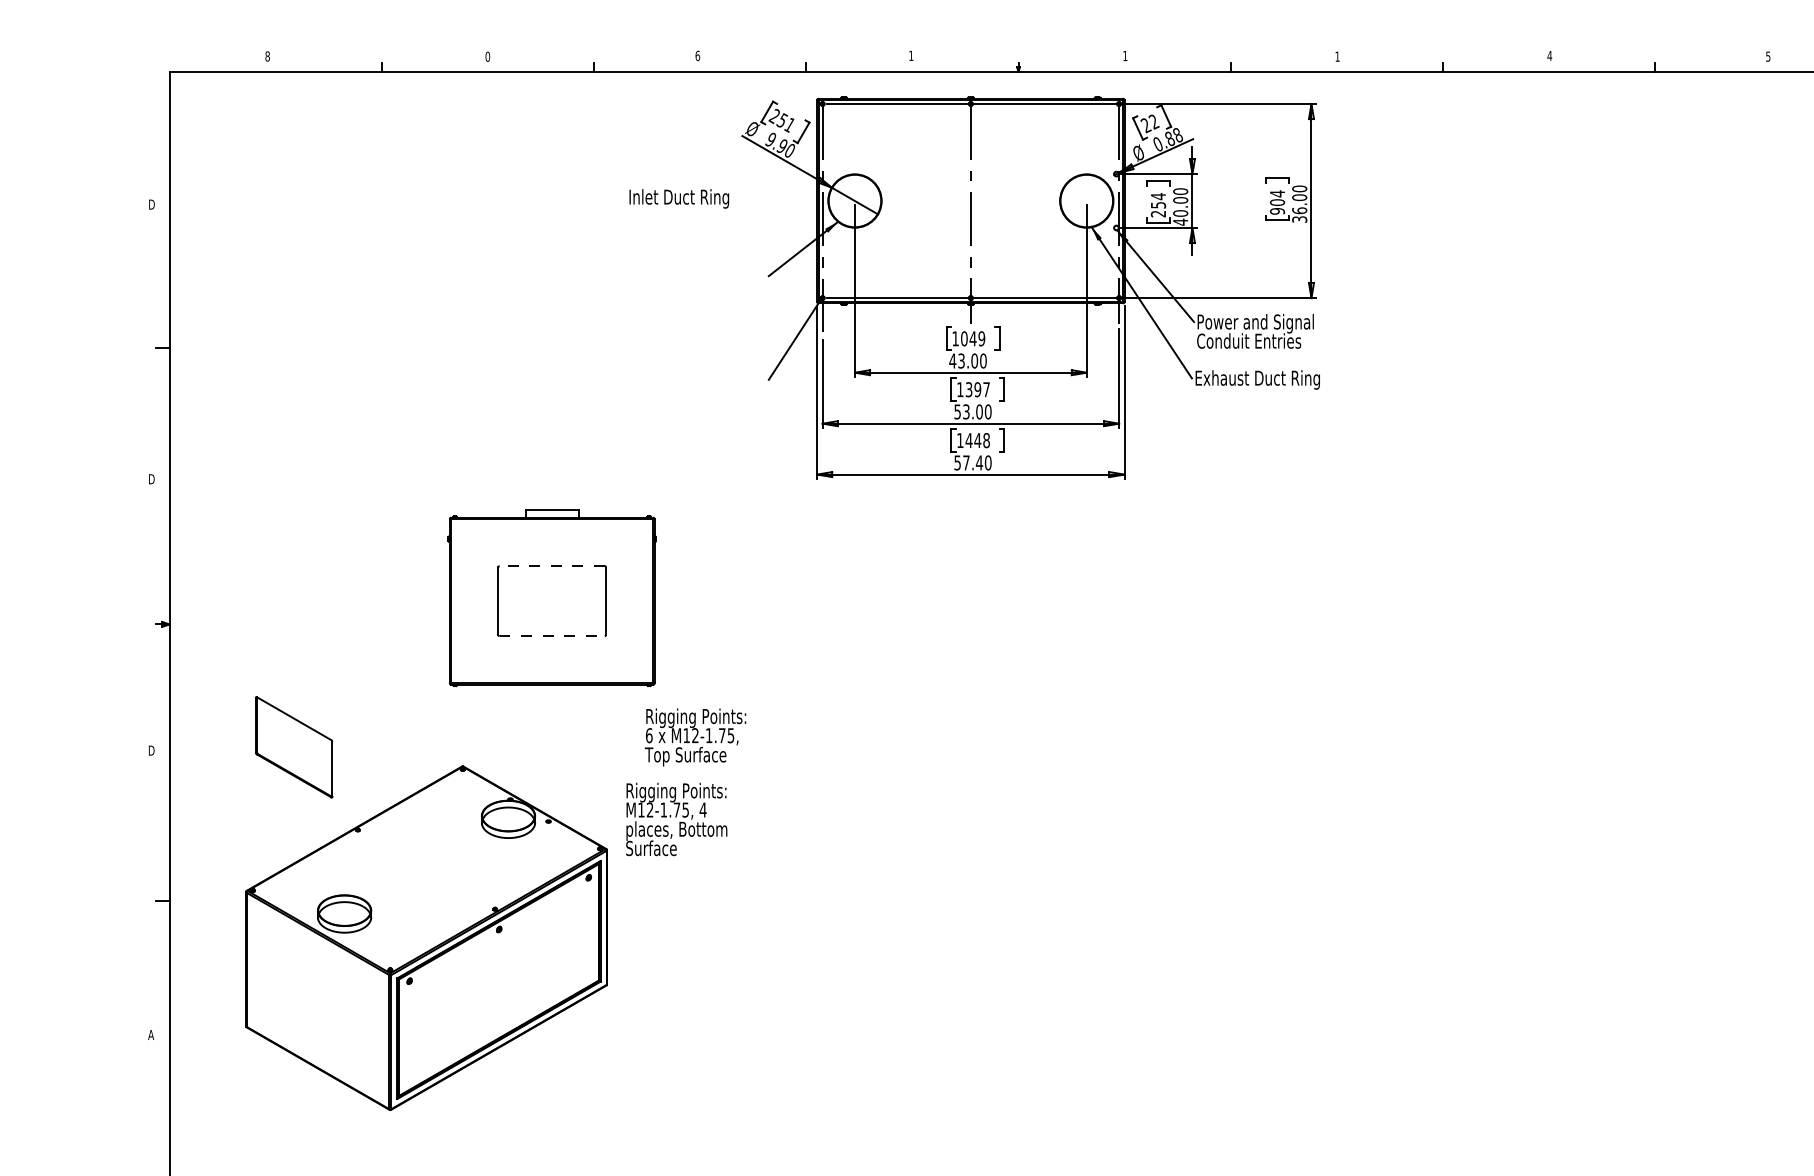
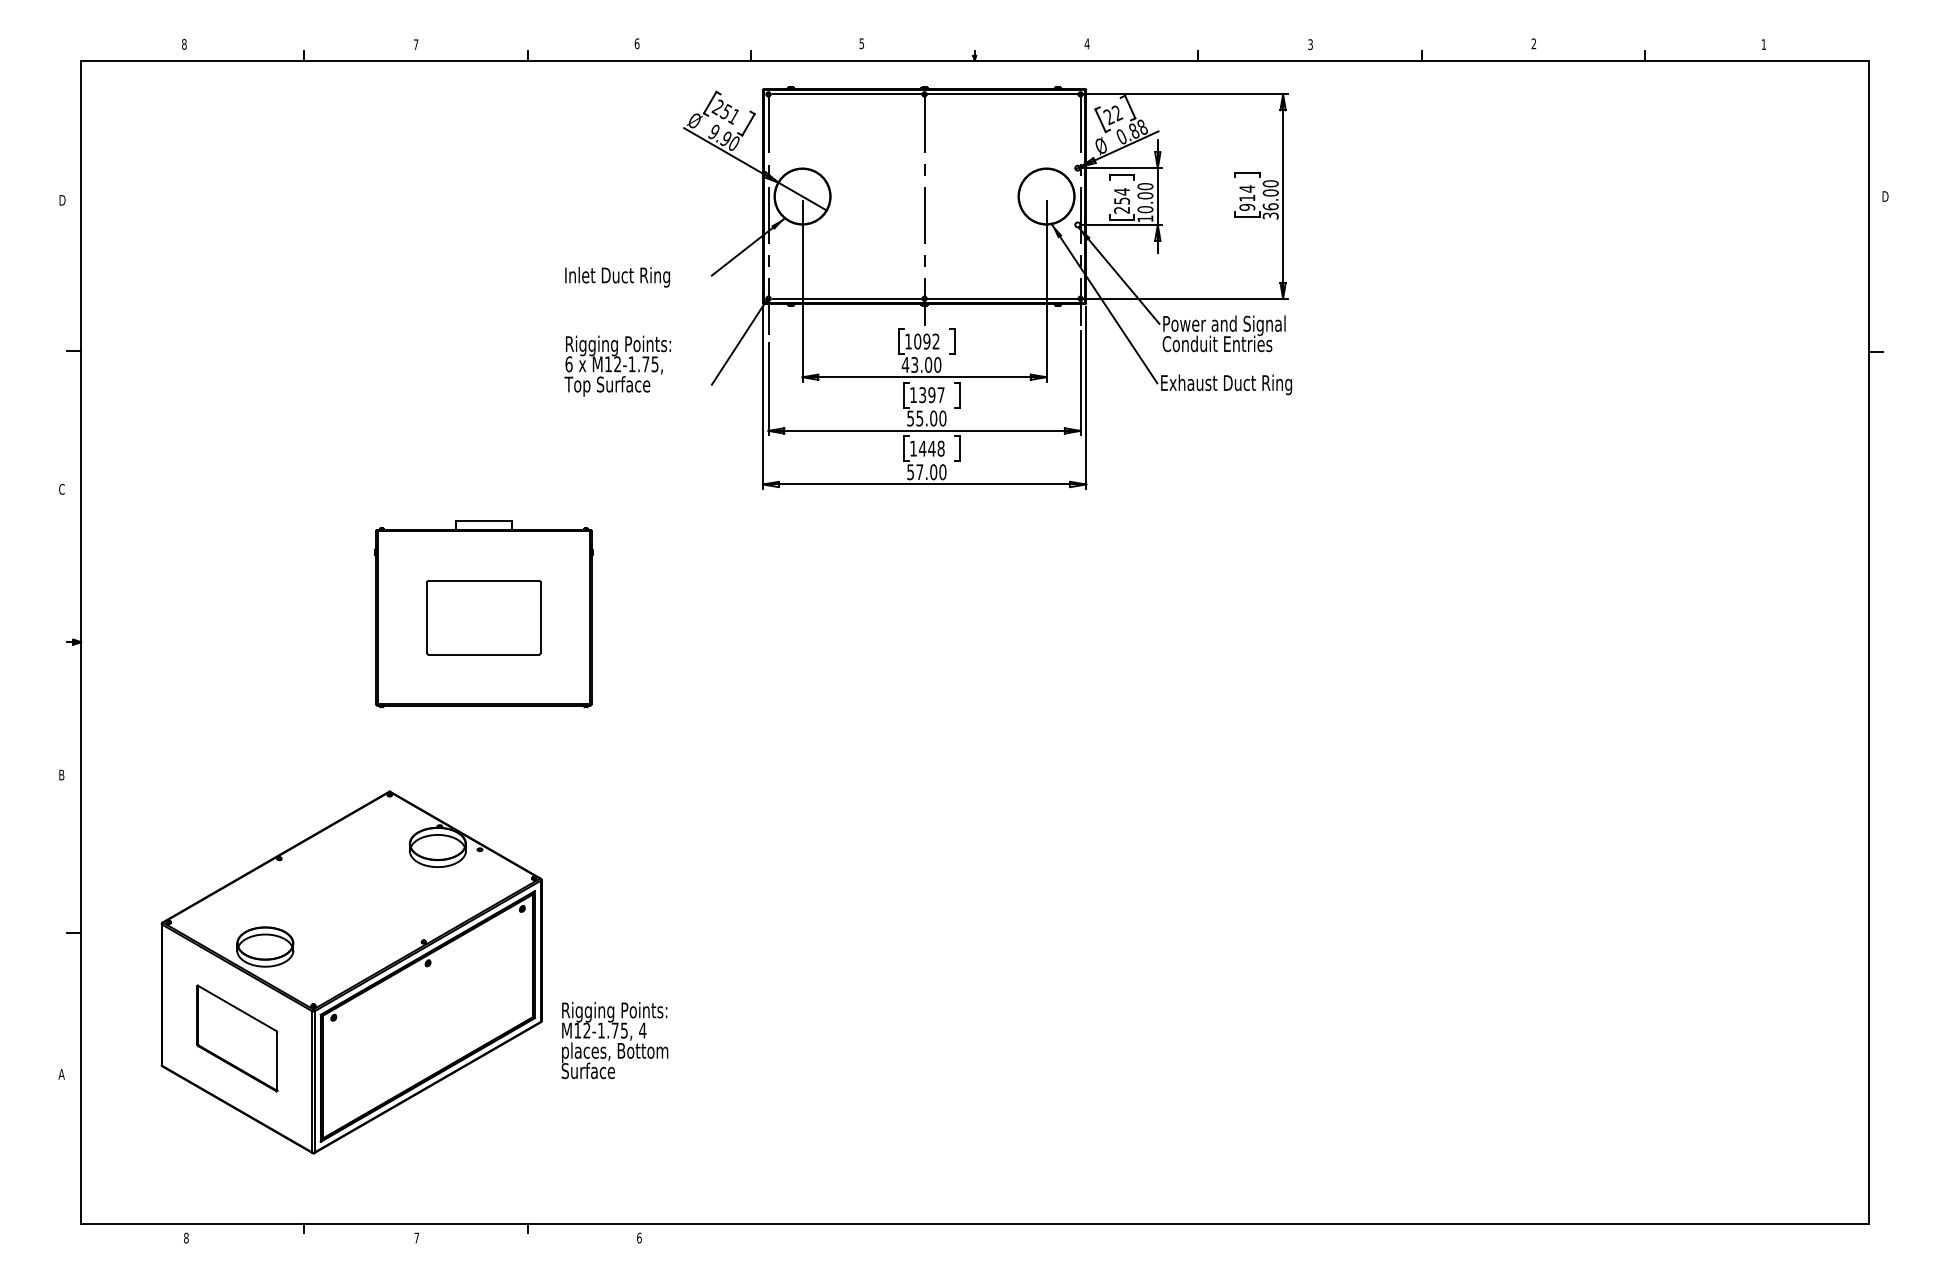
text: (910, 55) -> (861, 43), 1 -> 5
text: (1124, 55) -> (1086, 43), 1 -> 4
text: (1549, 55) -> (1533, 43), 4 -> 2
text: (487, 56) -> (415, 44), 0 -> 7
text: (1337, 56) -> (1310, 44), 1 -> 3
text: (1767, 56) -> (1763, 44), 5 -> 1
text: (679, 199) -> (617, 277), moved
text: (1277, 201) -> (1247, 197), 904 -> 914
text: (1180, 221) -> (1145, 218), 40.00 -> 10.00
text: (977, 338) -> (931, 341), 1049 -> 1092
text: (966, 410) -> (919, 417), 53.00 -> 55.00
text: (979, 463) -> (933, 472), 57.40 -> 57.00
text: (151, 479) -> (62, 489), D -> C
line: (551, 565) -> (483, 580), dashed -> solid
line: (552, 636) -> (484, 654), dashed -> solid
text: (695, 736) -> (617, 365), moved
part: (294, 747) -> (237, 1038), moved
text: (151, 750) -> (62, 774), D -> B
text: (676, 819) -> (614, 1040), moved

